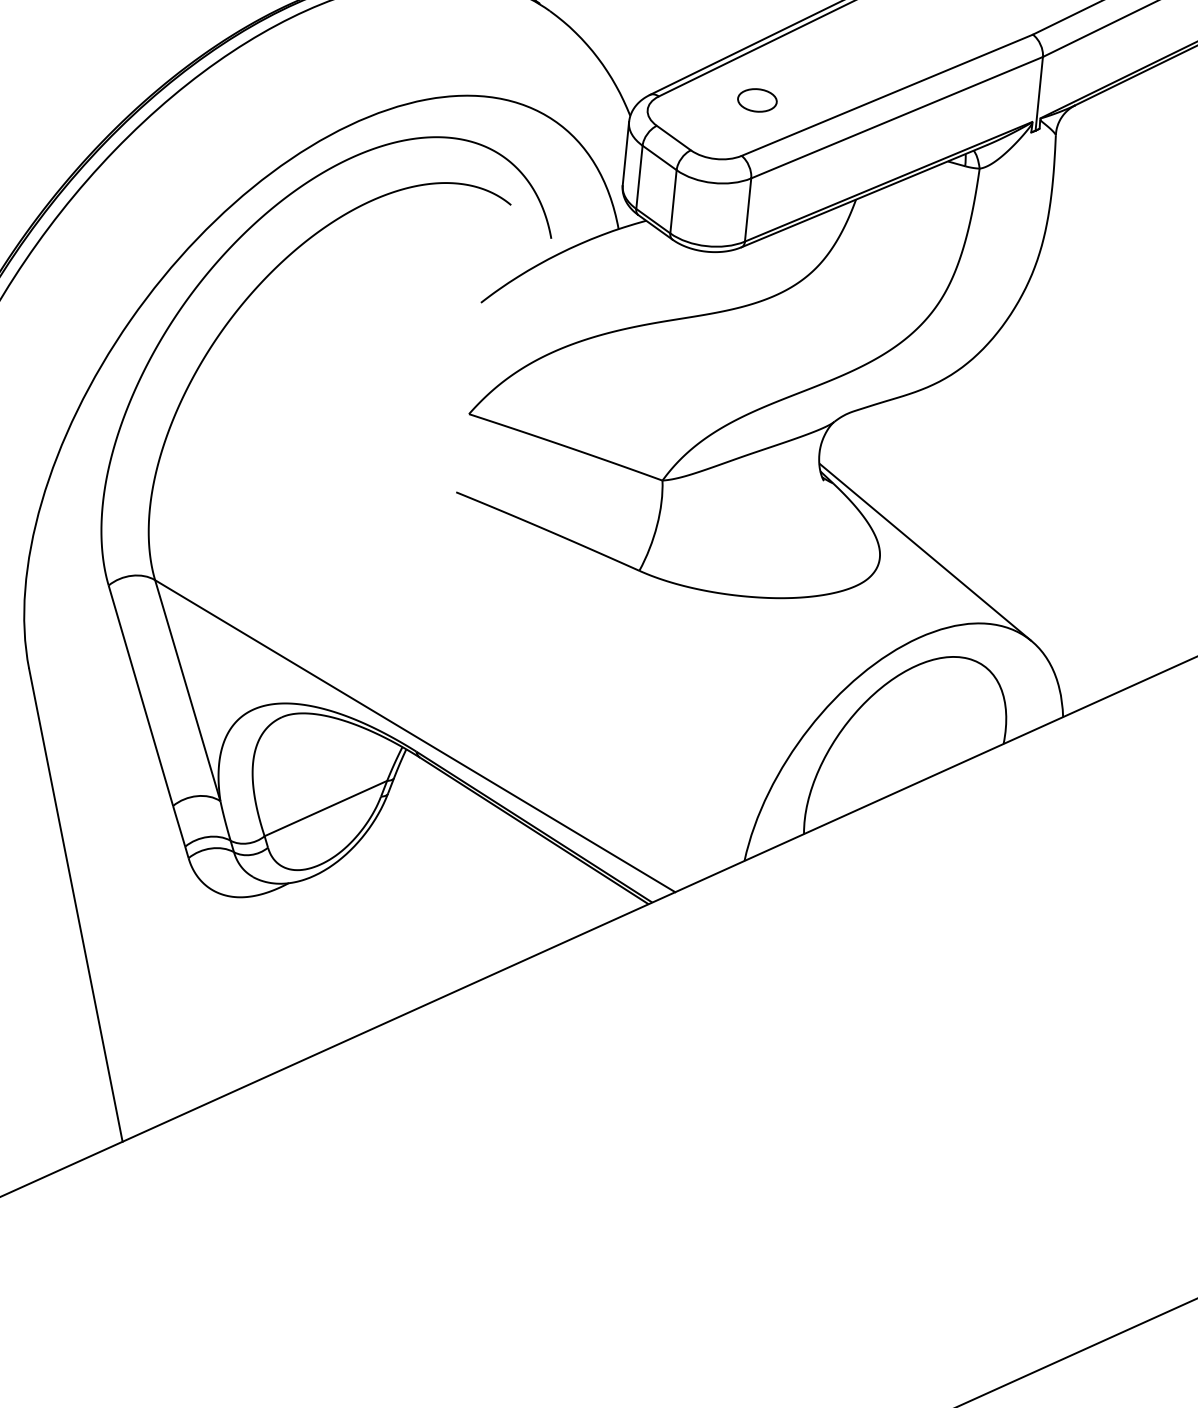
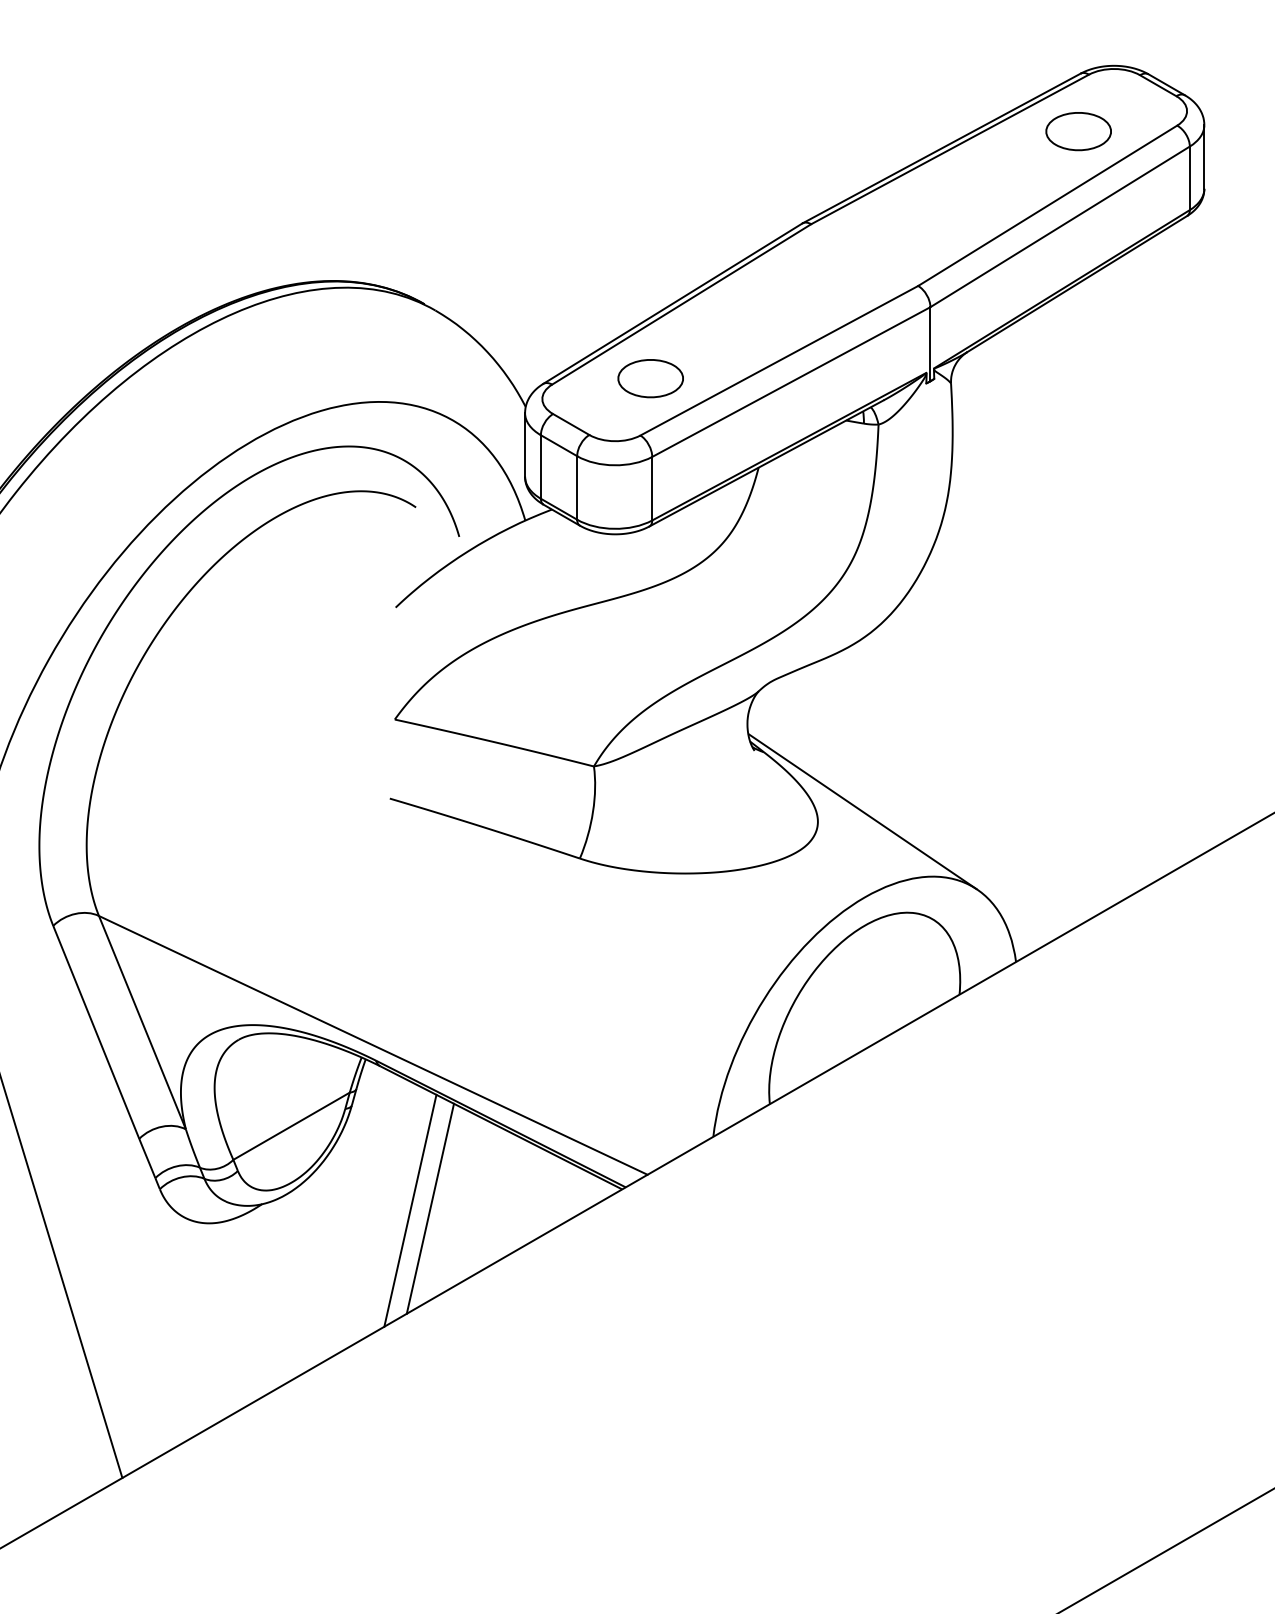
part: (757, 100) -> (650, 378), size x1.67
line: (435, 904) -> (410, 1210), added
line: (455, 904) -> (430, 1208), added

